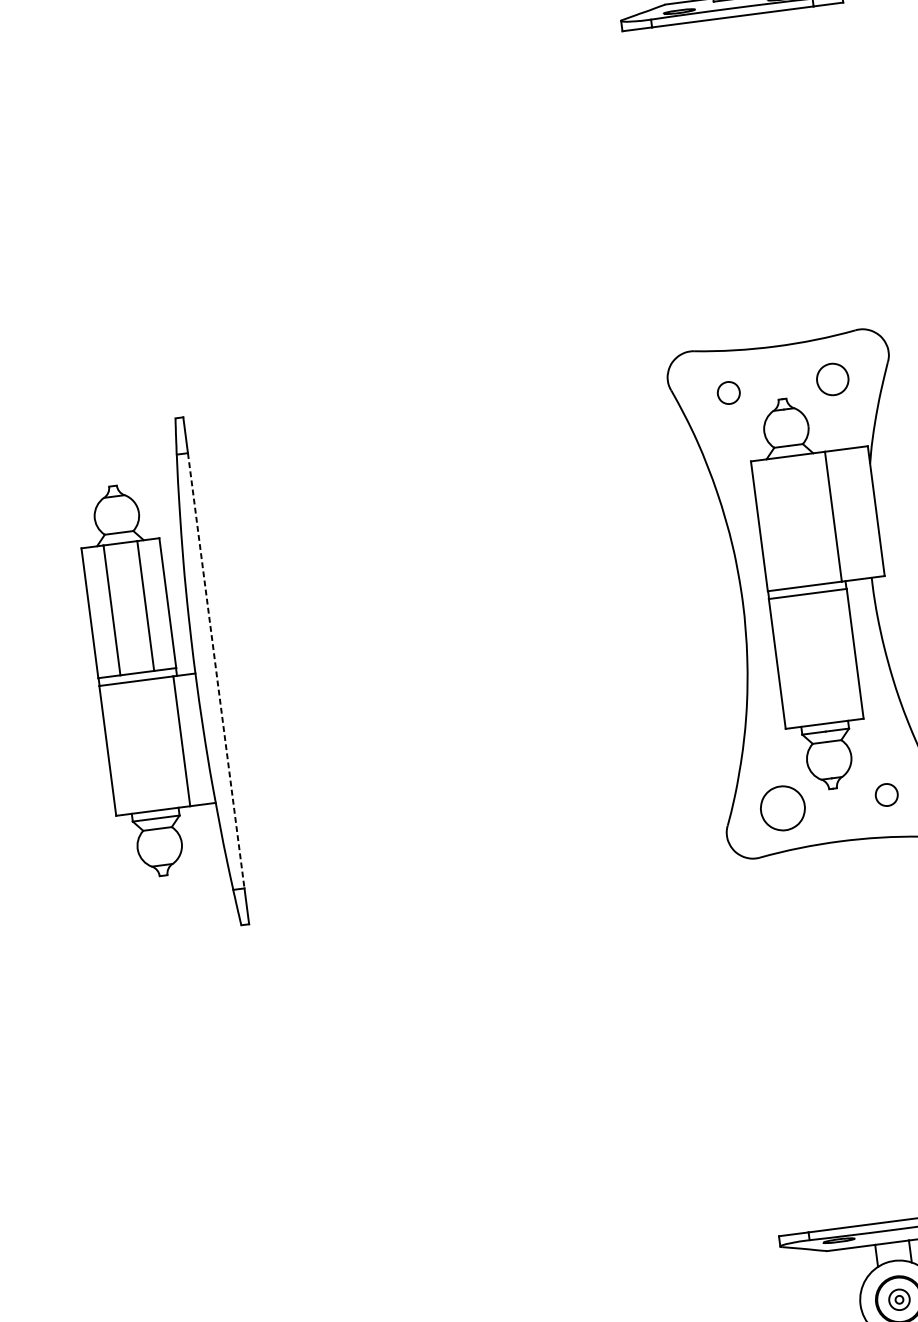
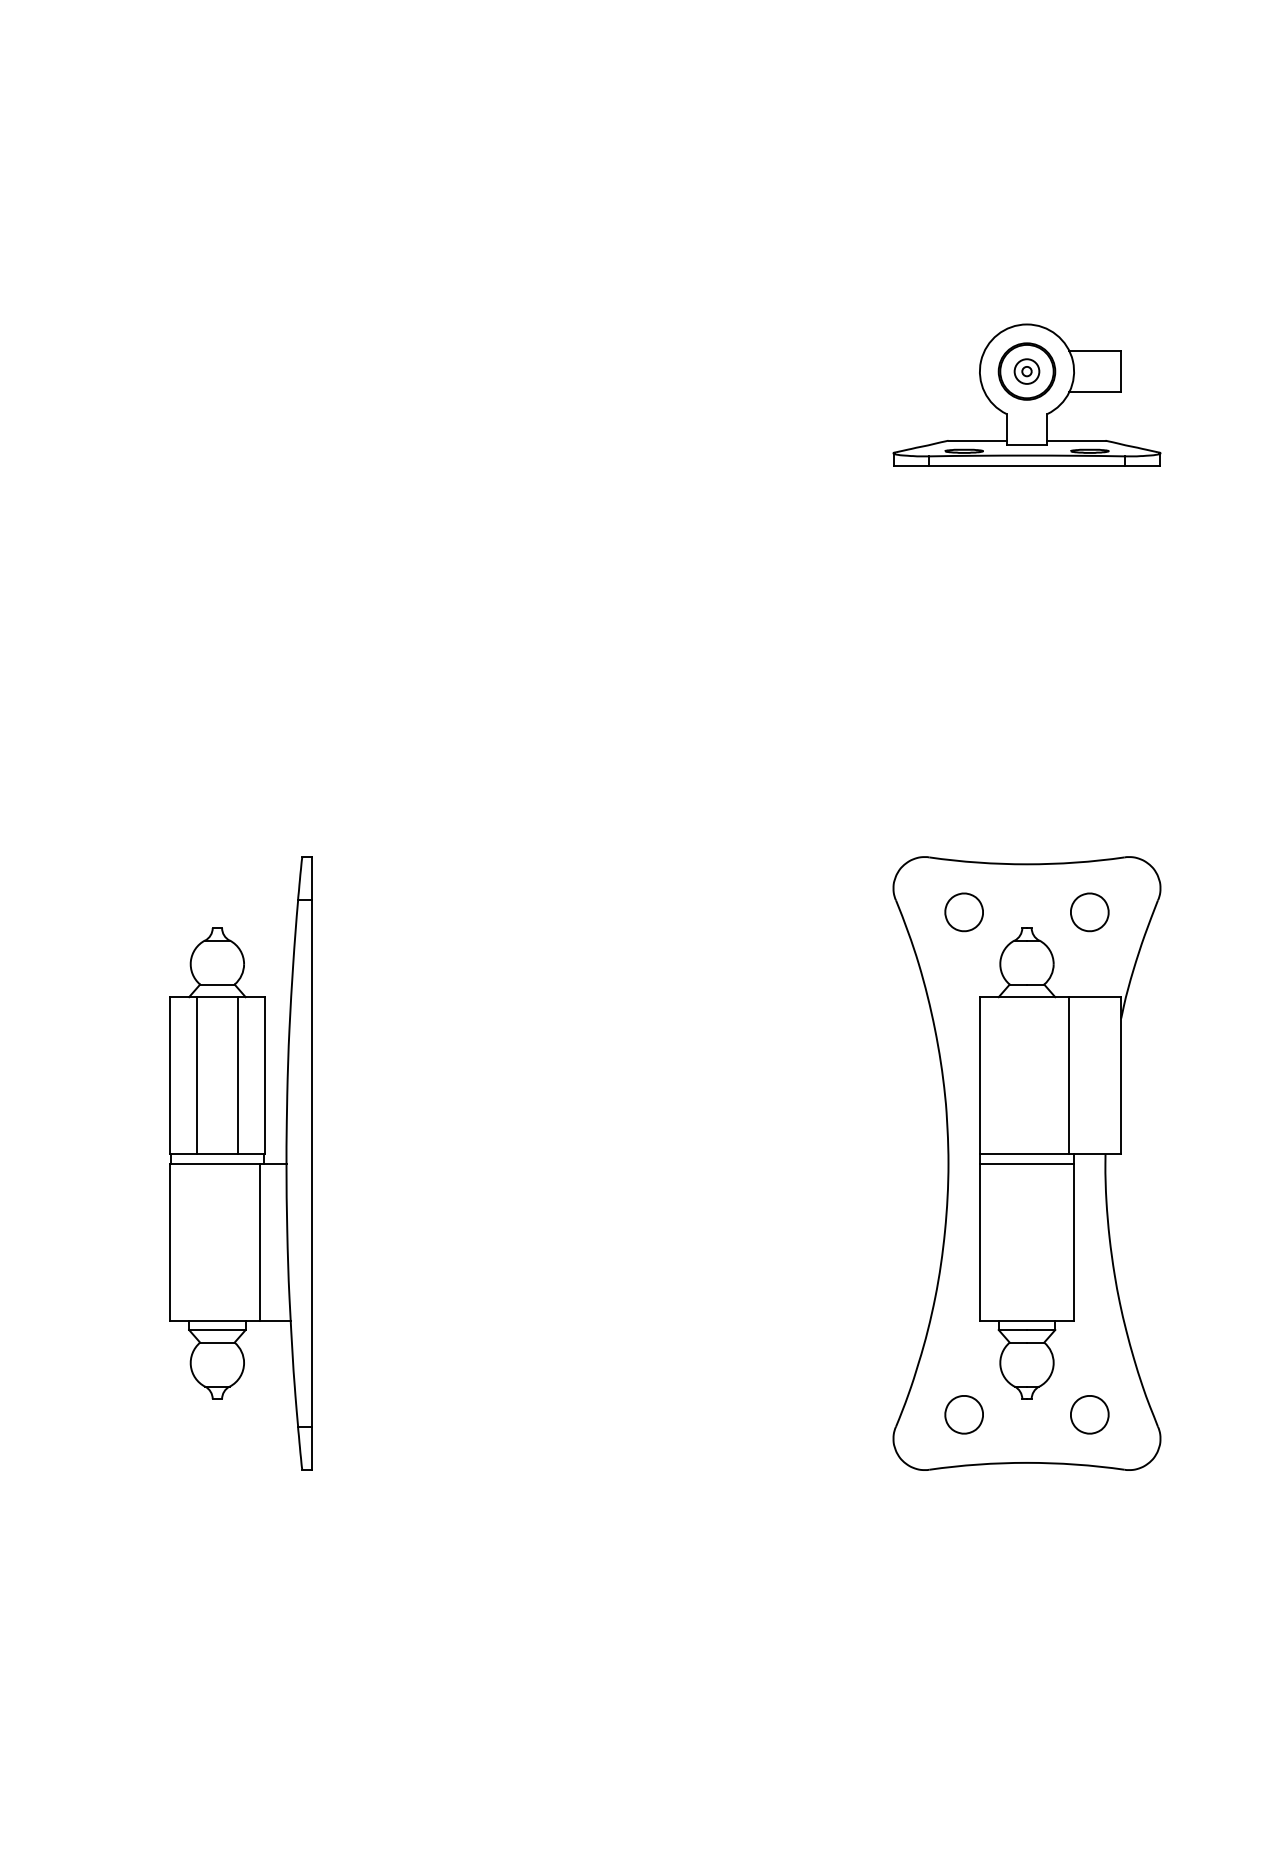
part: (728, 393) -> (963, 912), size x1.43
line: (216, 671) -> (311, 1164), dashed -> solid
part: (886, 794) -> (1089, 1414), size x1.43
part: (782, 808) -> (963, 1414), size x0.71

